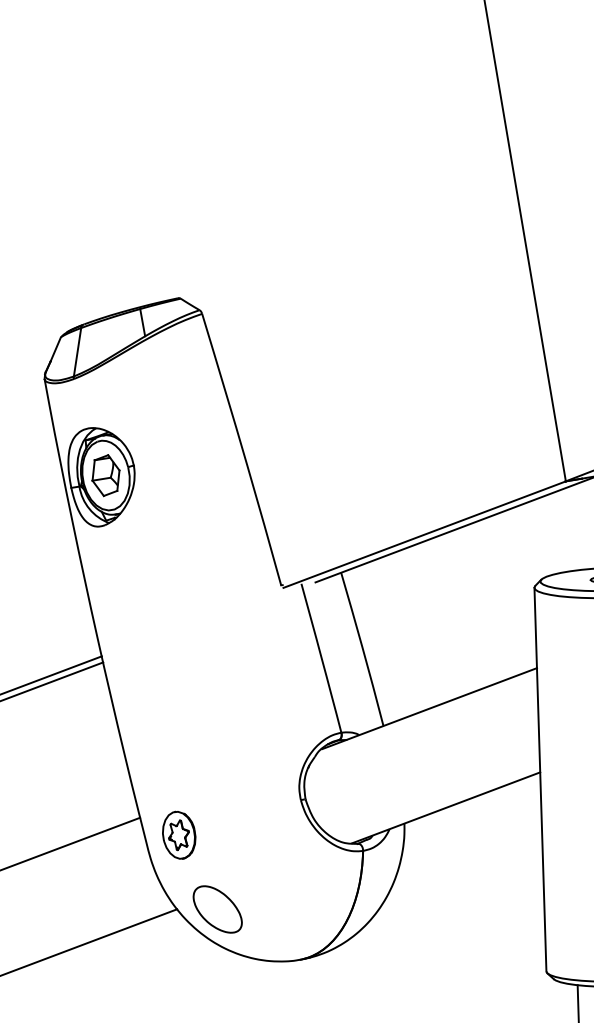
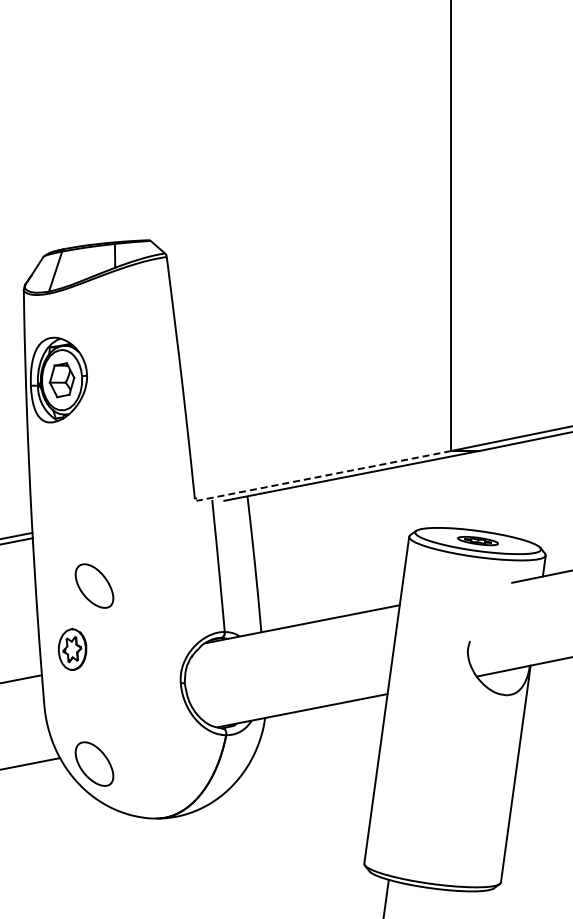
line: (424, 534) -> (323, 475), solid -> dashed
part: (183, 704) -> (94, 585), added
part: (179, 835) -> (72, 649), moved

